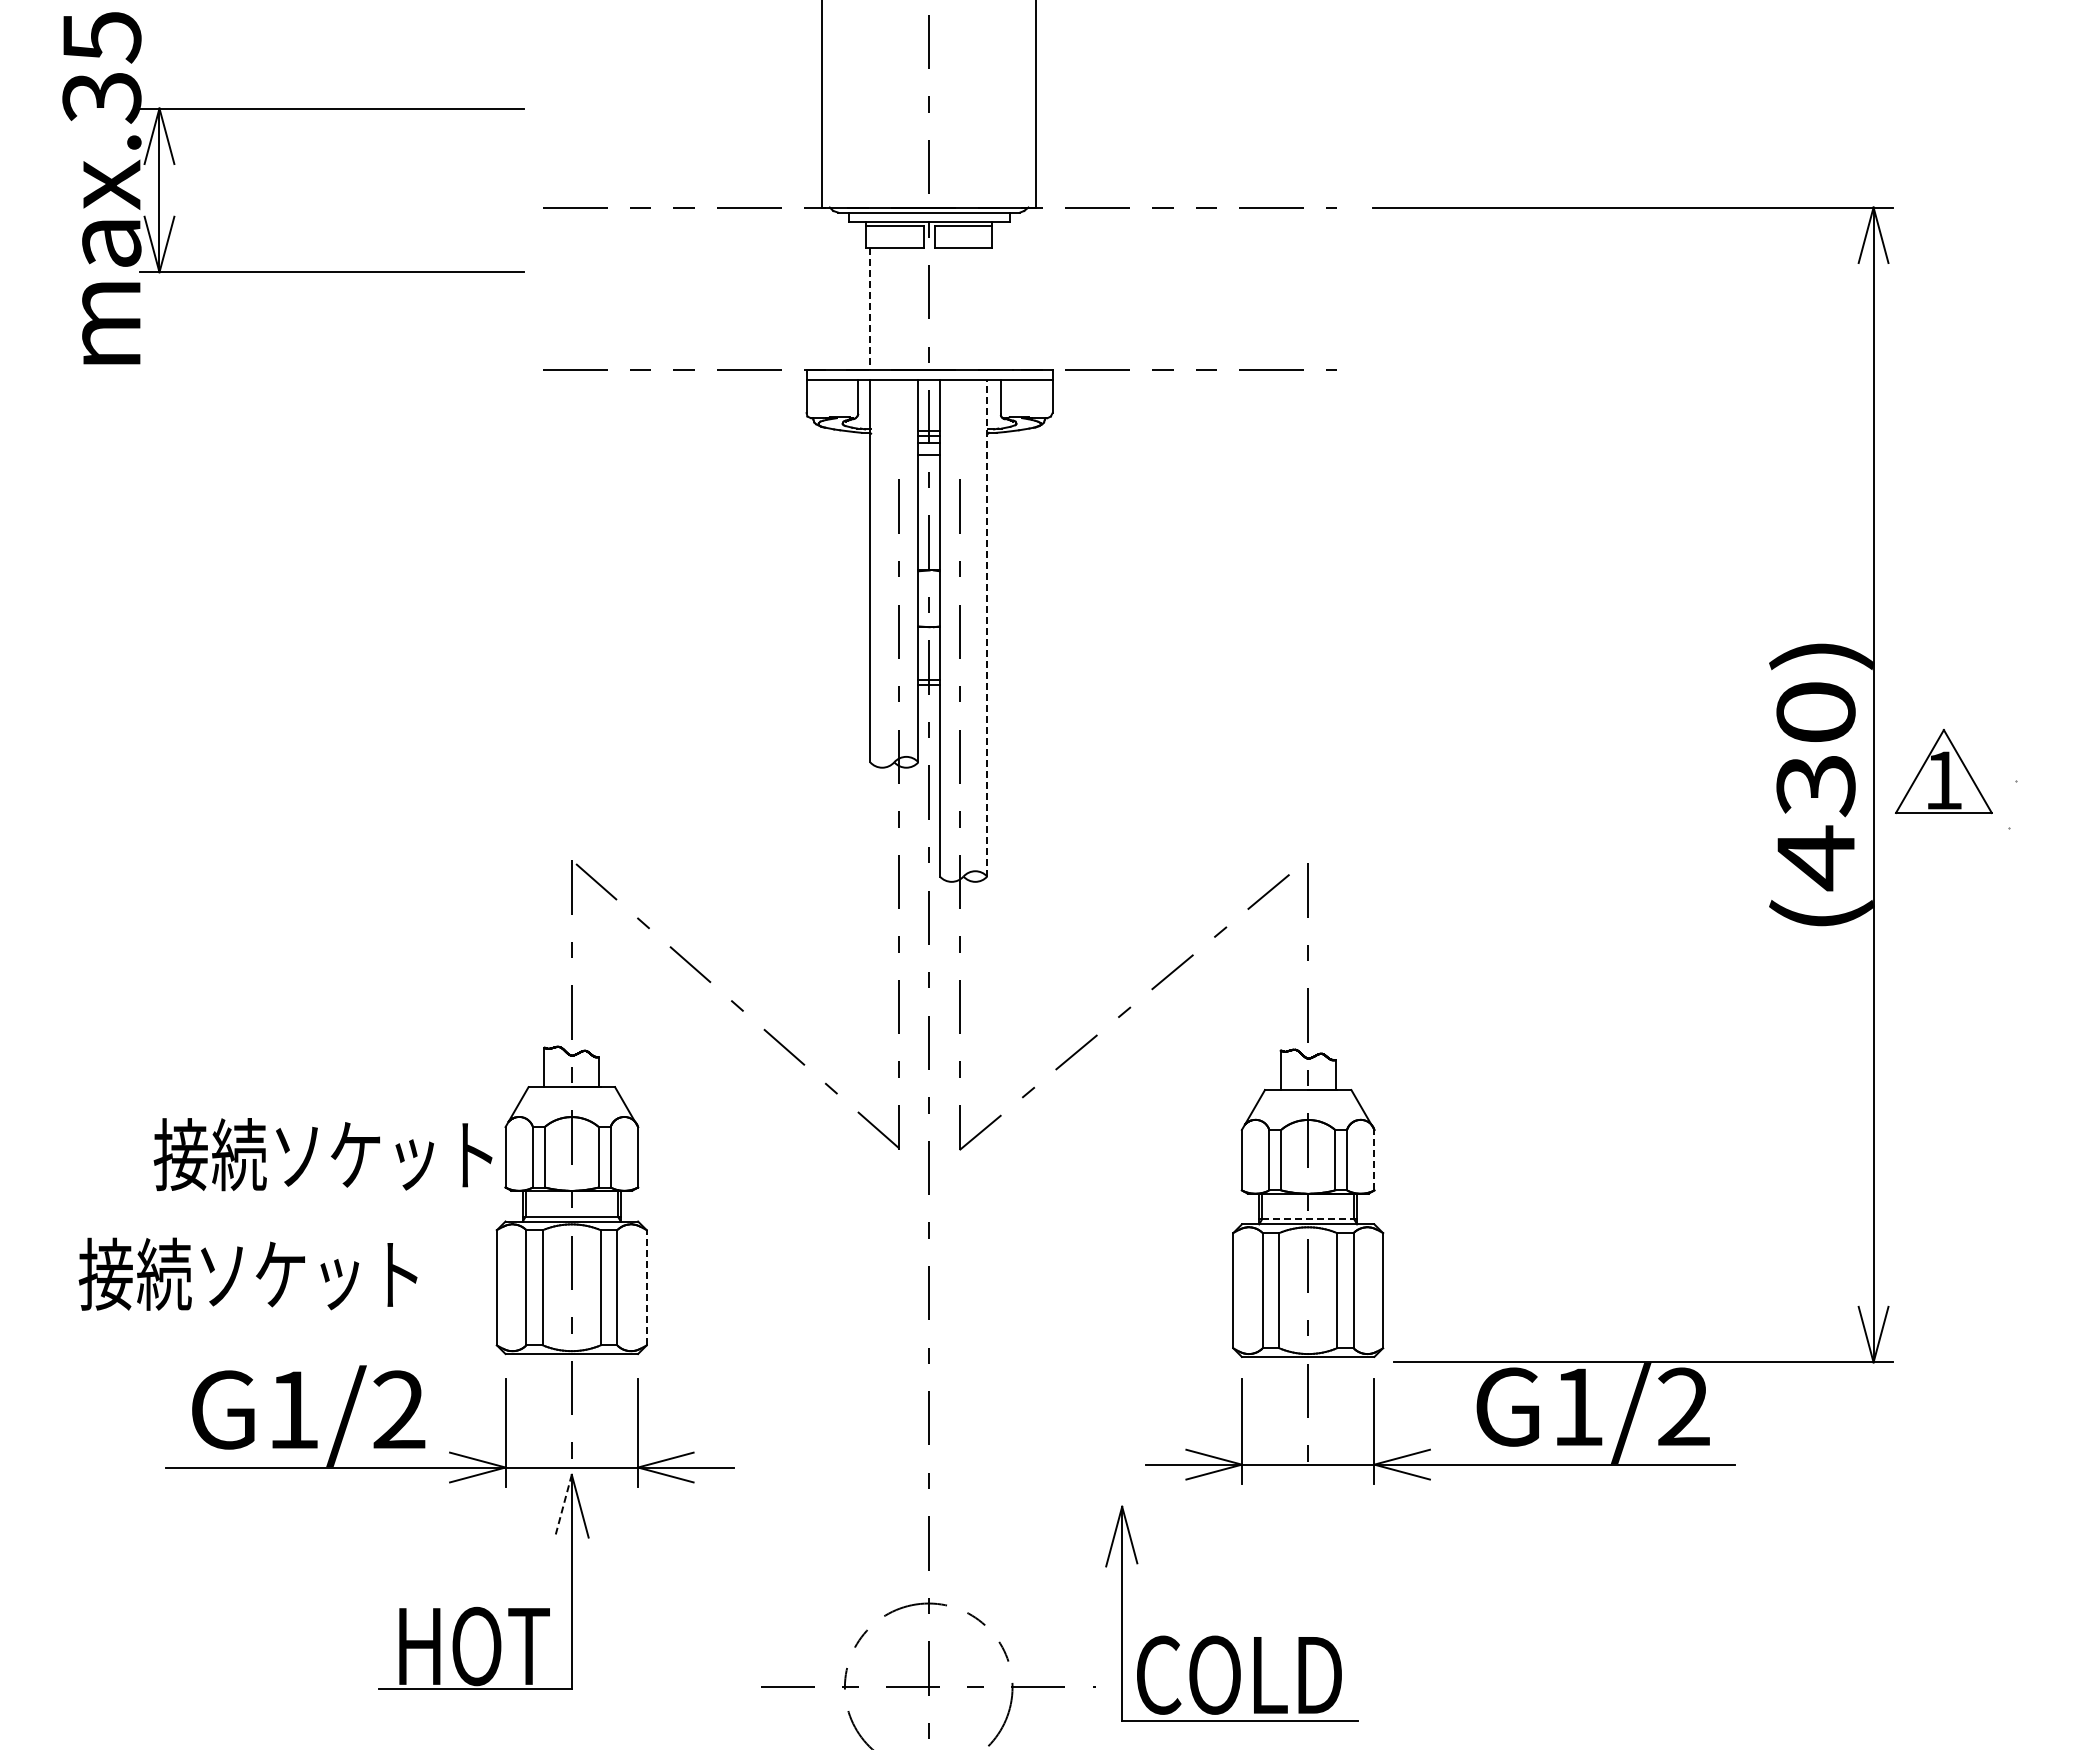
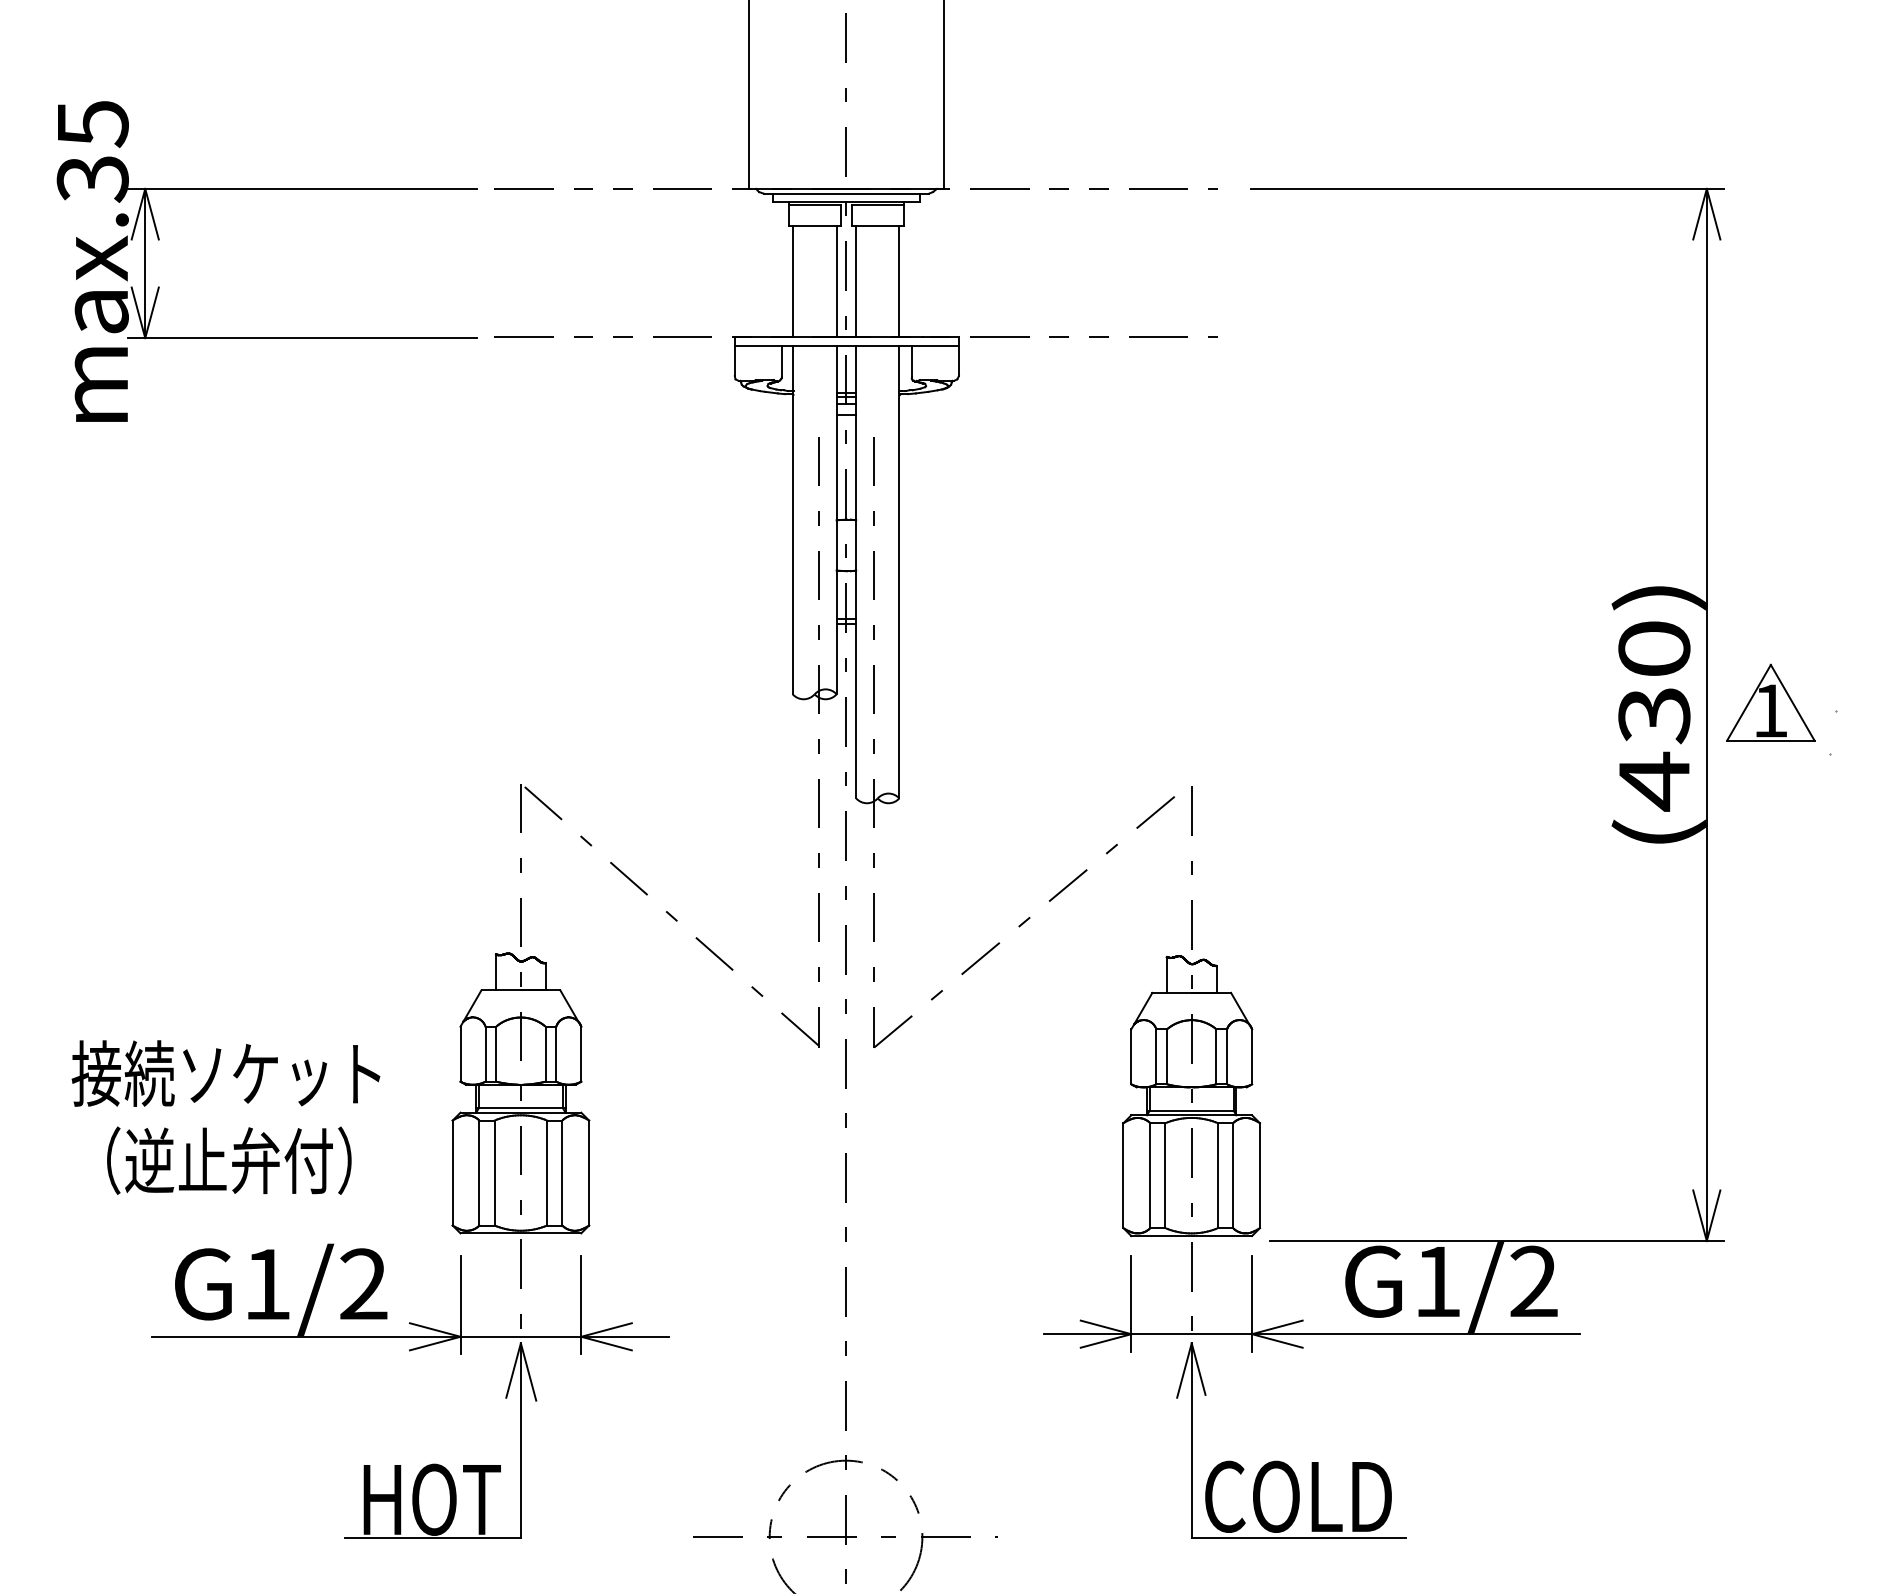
part: (293, 109) -> (267, 189), moved
line: (918, 308) -> (836, 280), added
line: (939, 308) -> (855, 280), added
line: (987, 308) -> (899, 280), added
line: (870, 309) -> (792, 281), dashed -> solid
line: (987, 628) -> (899, 572), dashed -> solid
text: (322, 1154) -> (225, 1073), moved
line: (1374, 1159) -> (1252, 1056), dashed -> solid
line: (1308, 1219) -> (1192, 1110), dashed -> solid
text: (247, 1273) -> (225, 1160), 接続ソケット -> （逆止弁付）
line: (646, 1287) -> (588, 1172), dashed -> solid
line: (563, 1504) -> (513, 1370), dashed -> solid
part: (1224, 1637) -> (1284, 1462), moved

